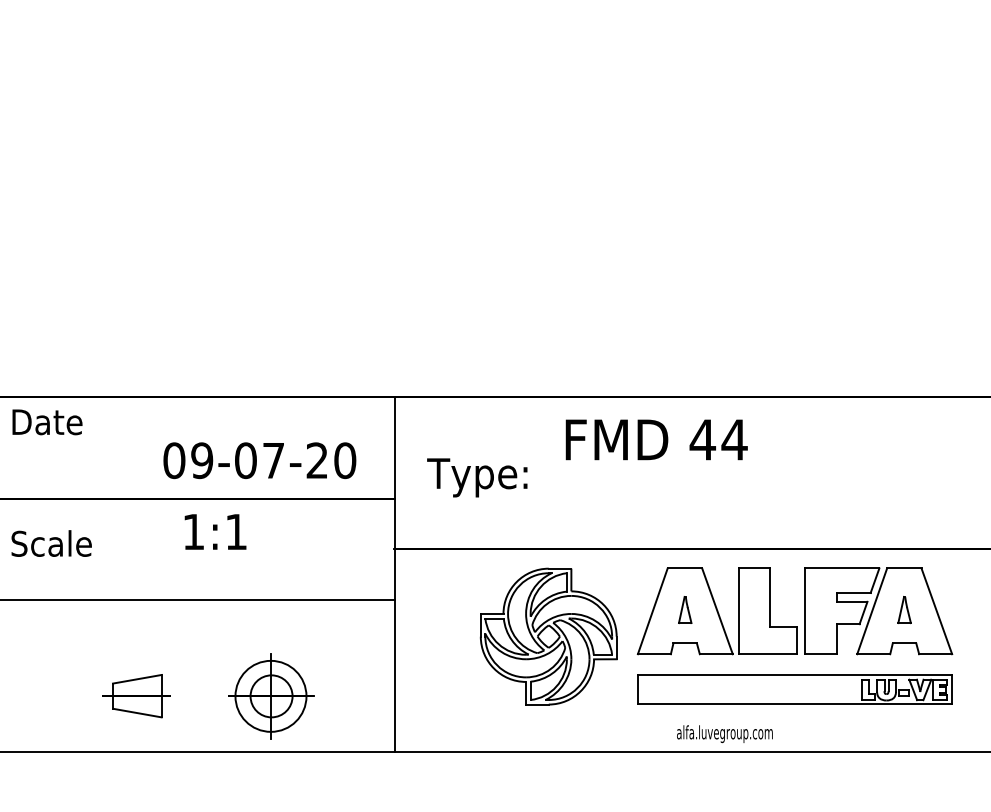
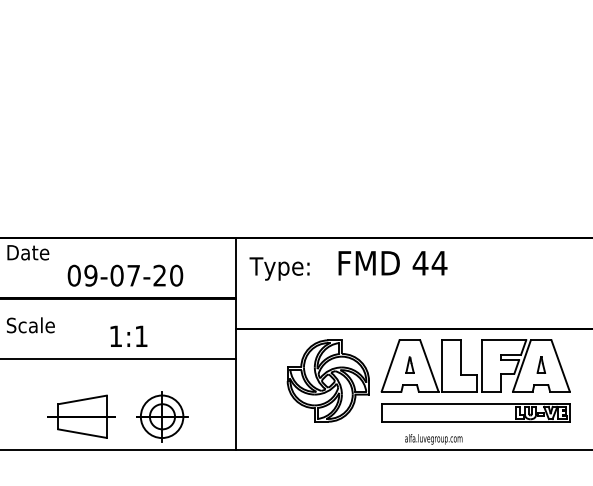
text: (259, 460) -> (125, 275), moved
text: (477, 477) -> (279, 268), moved
text: (214, 530) -> (128, 335), moved
part: (136, 695) -> (81, 416), size x1.67

